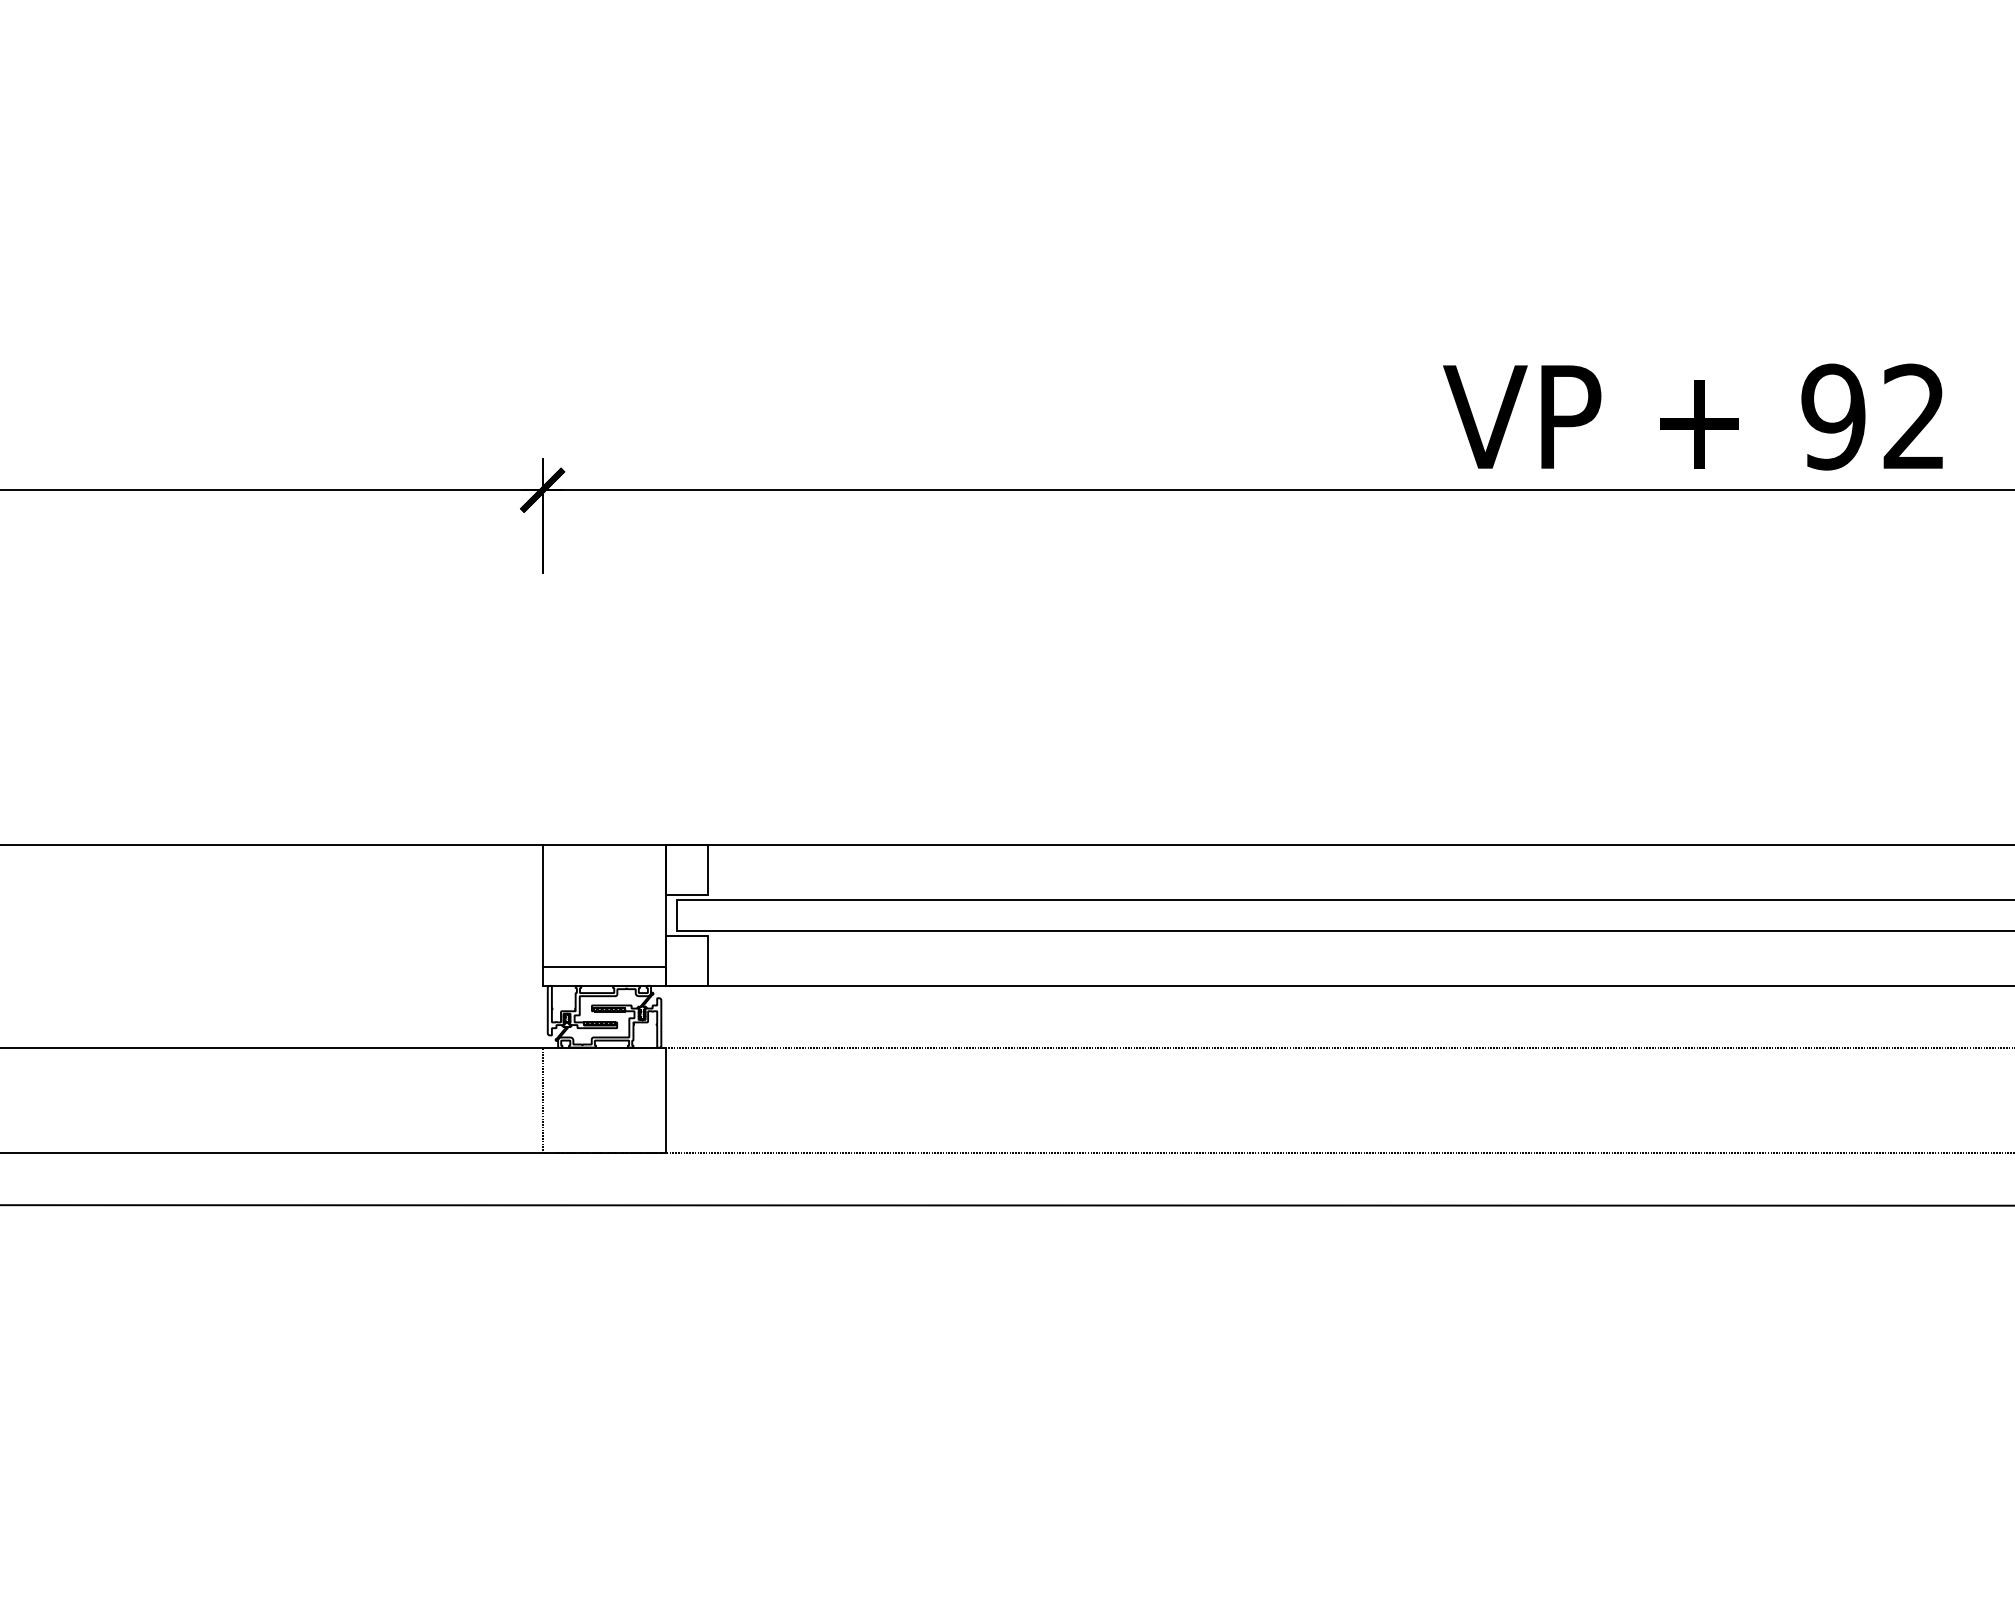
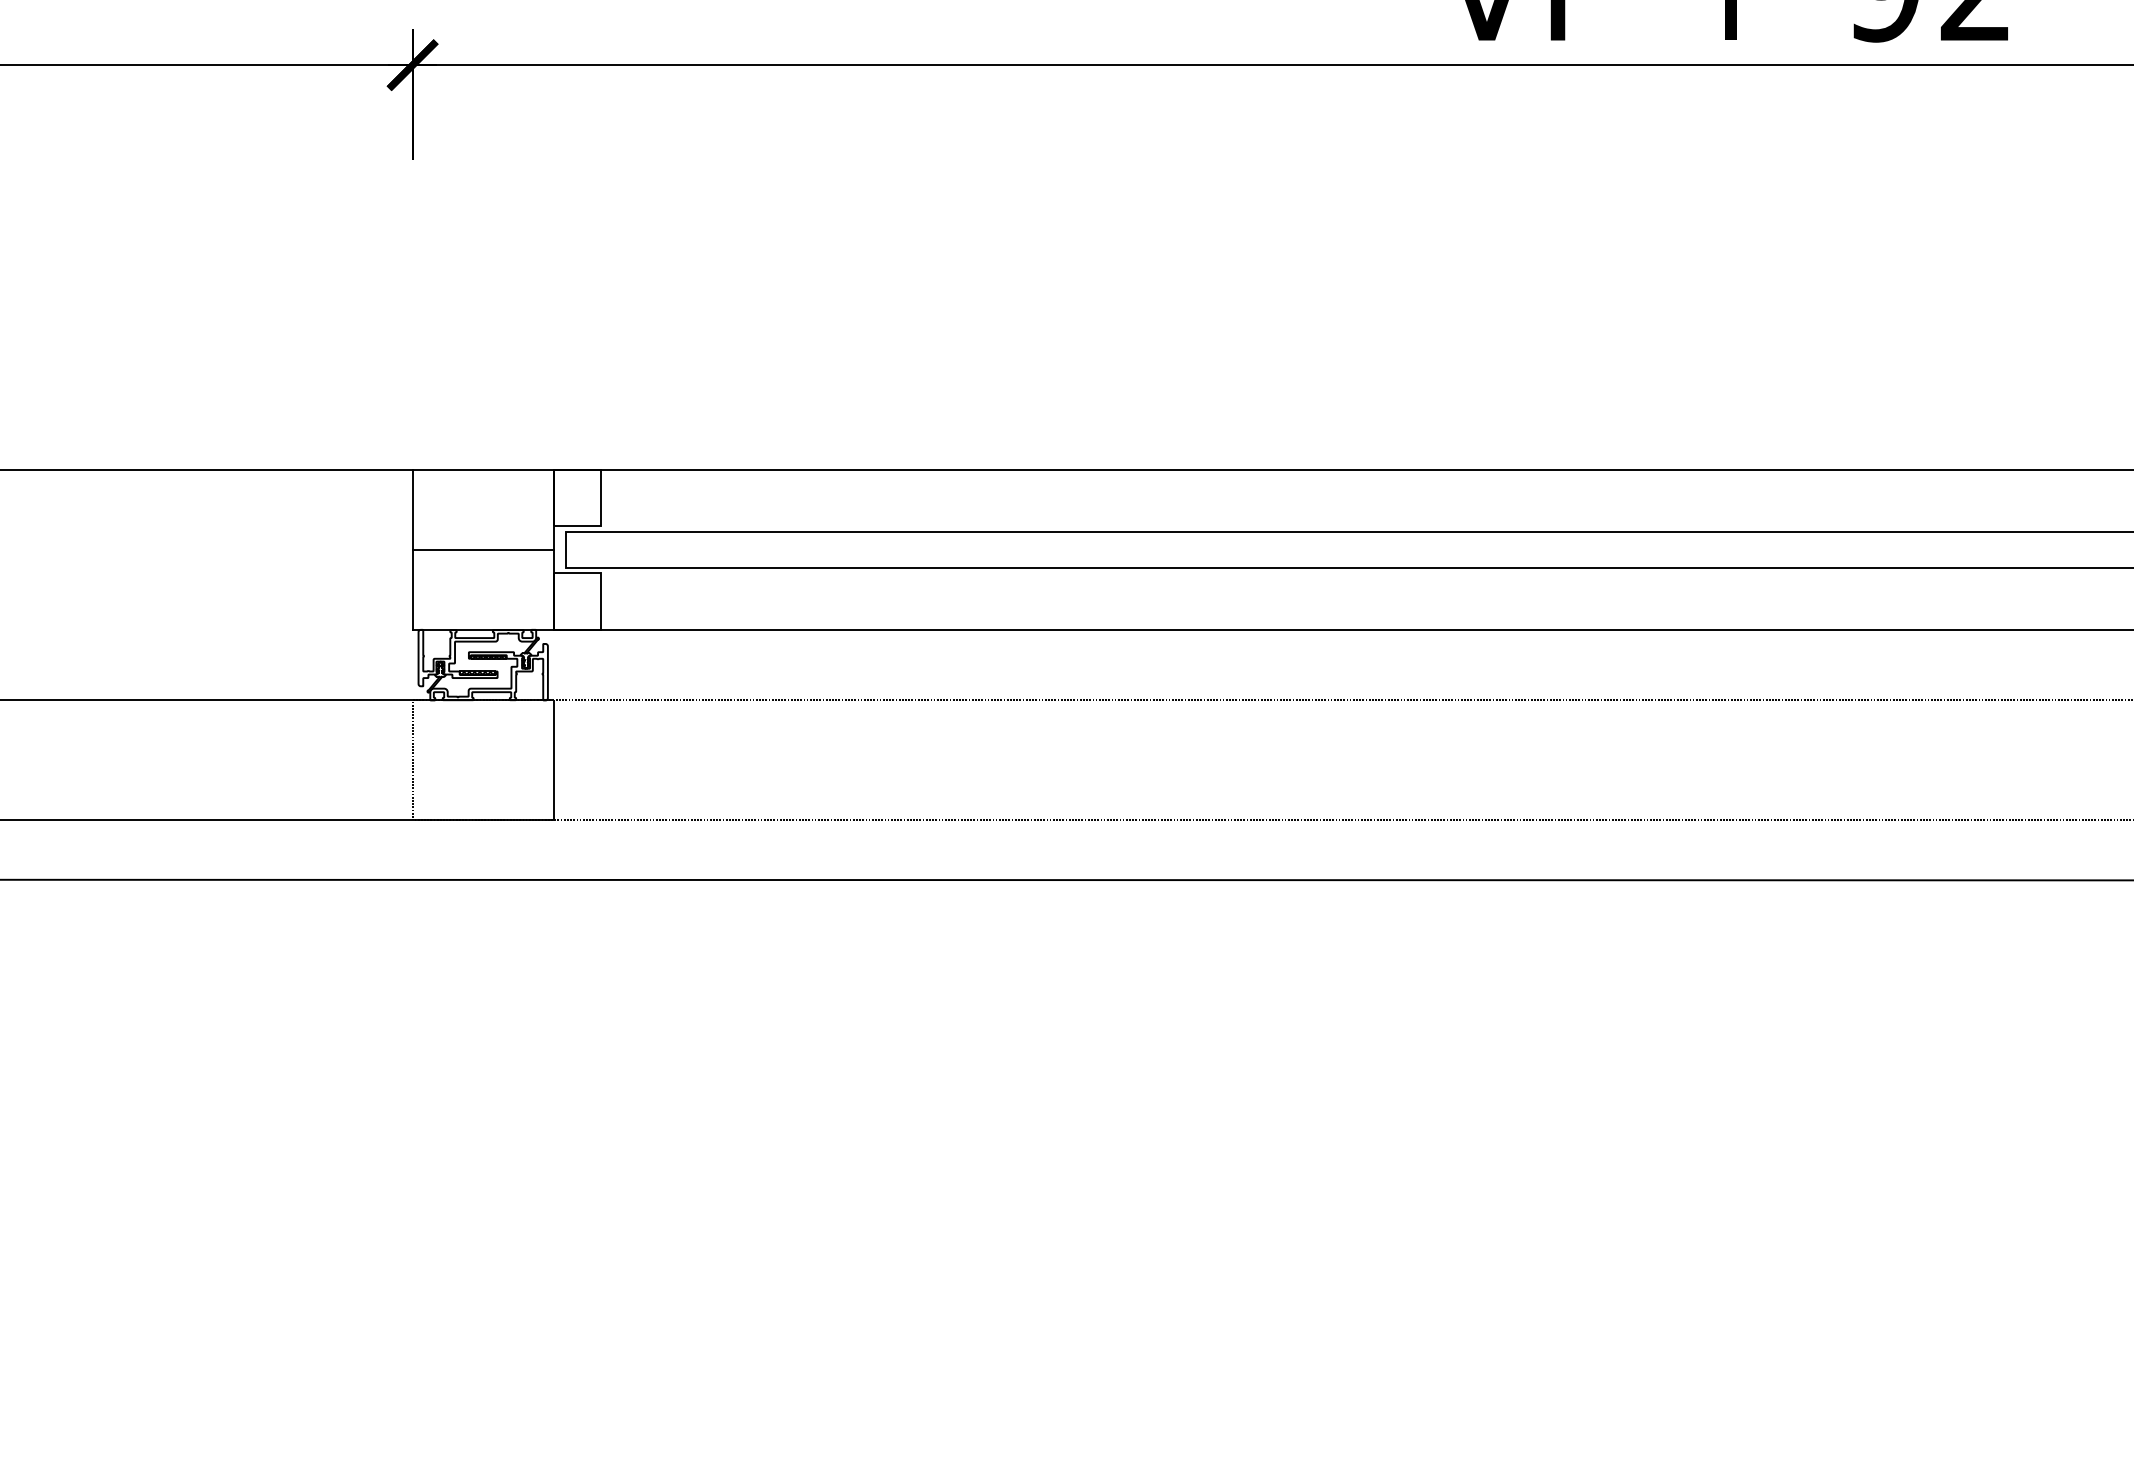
line: (604, 966) -> (483, 549), moved

